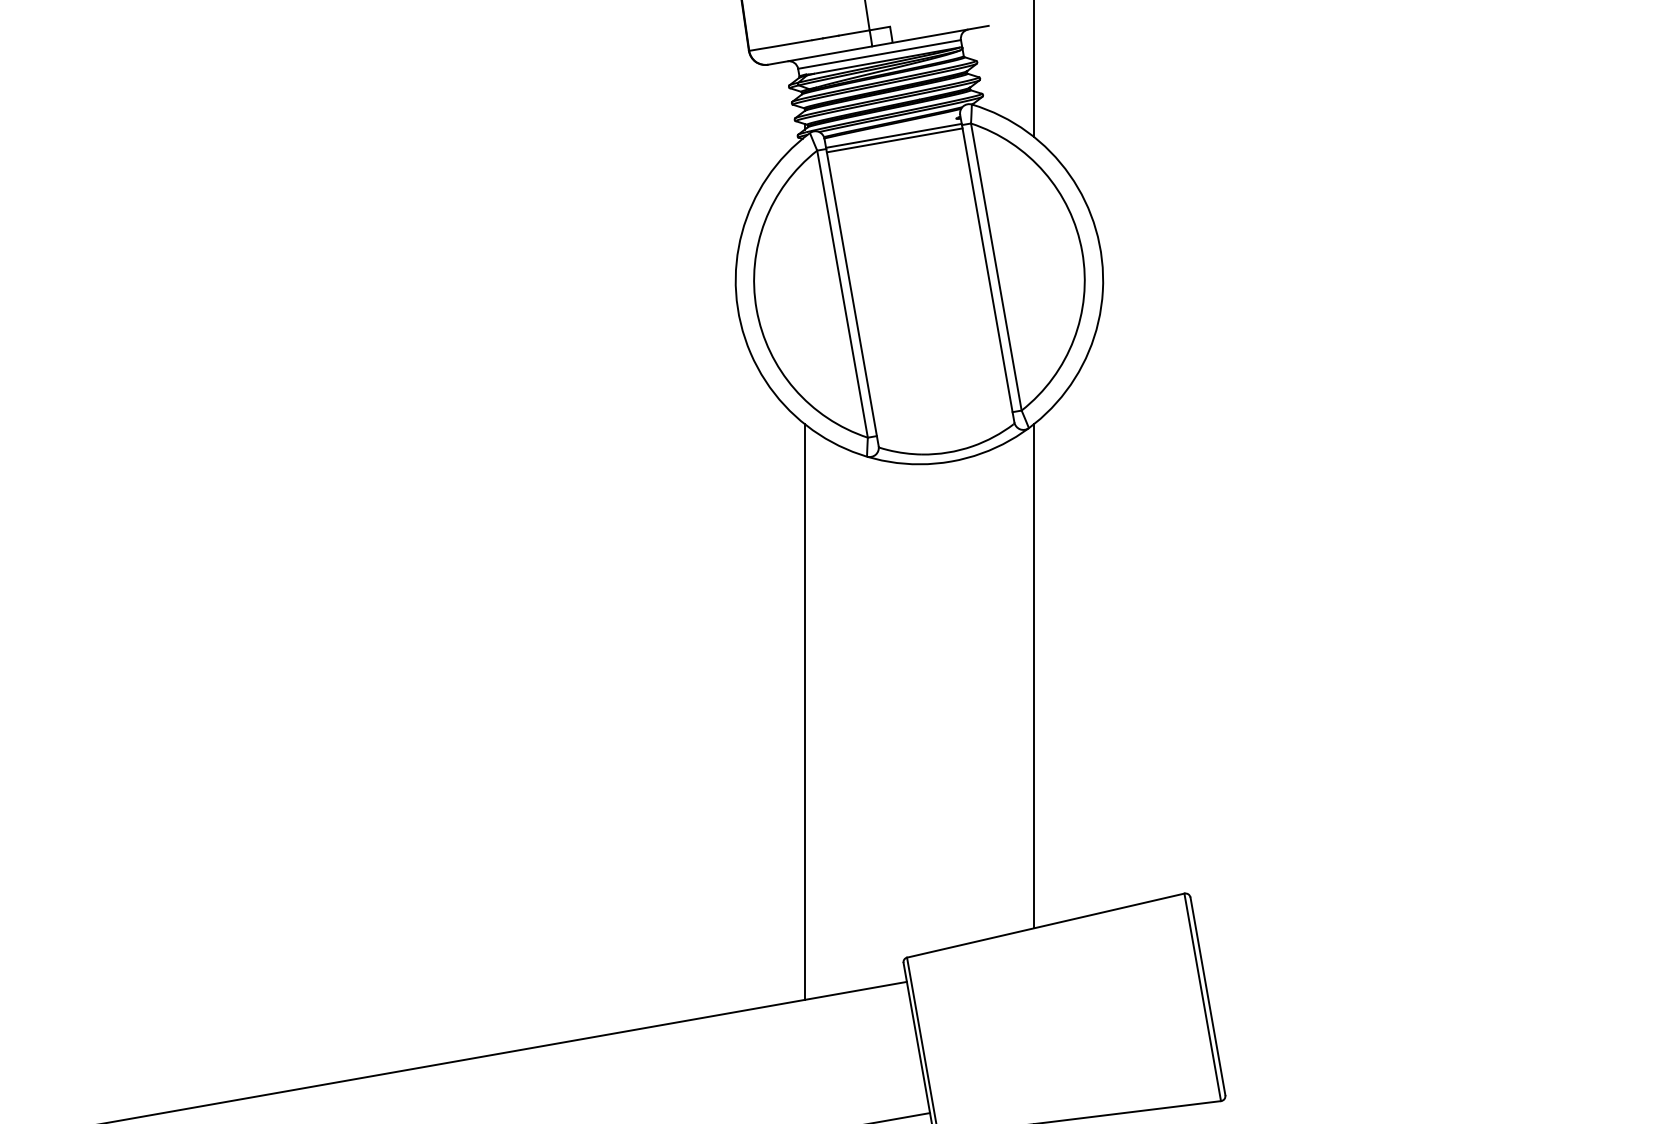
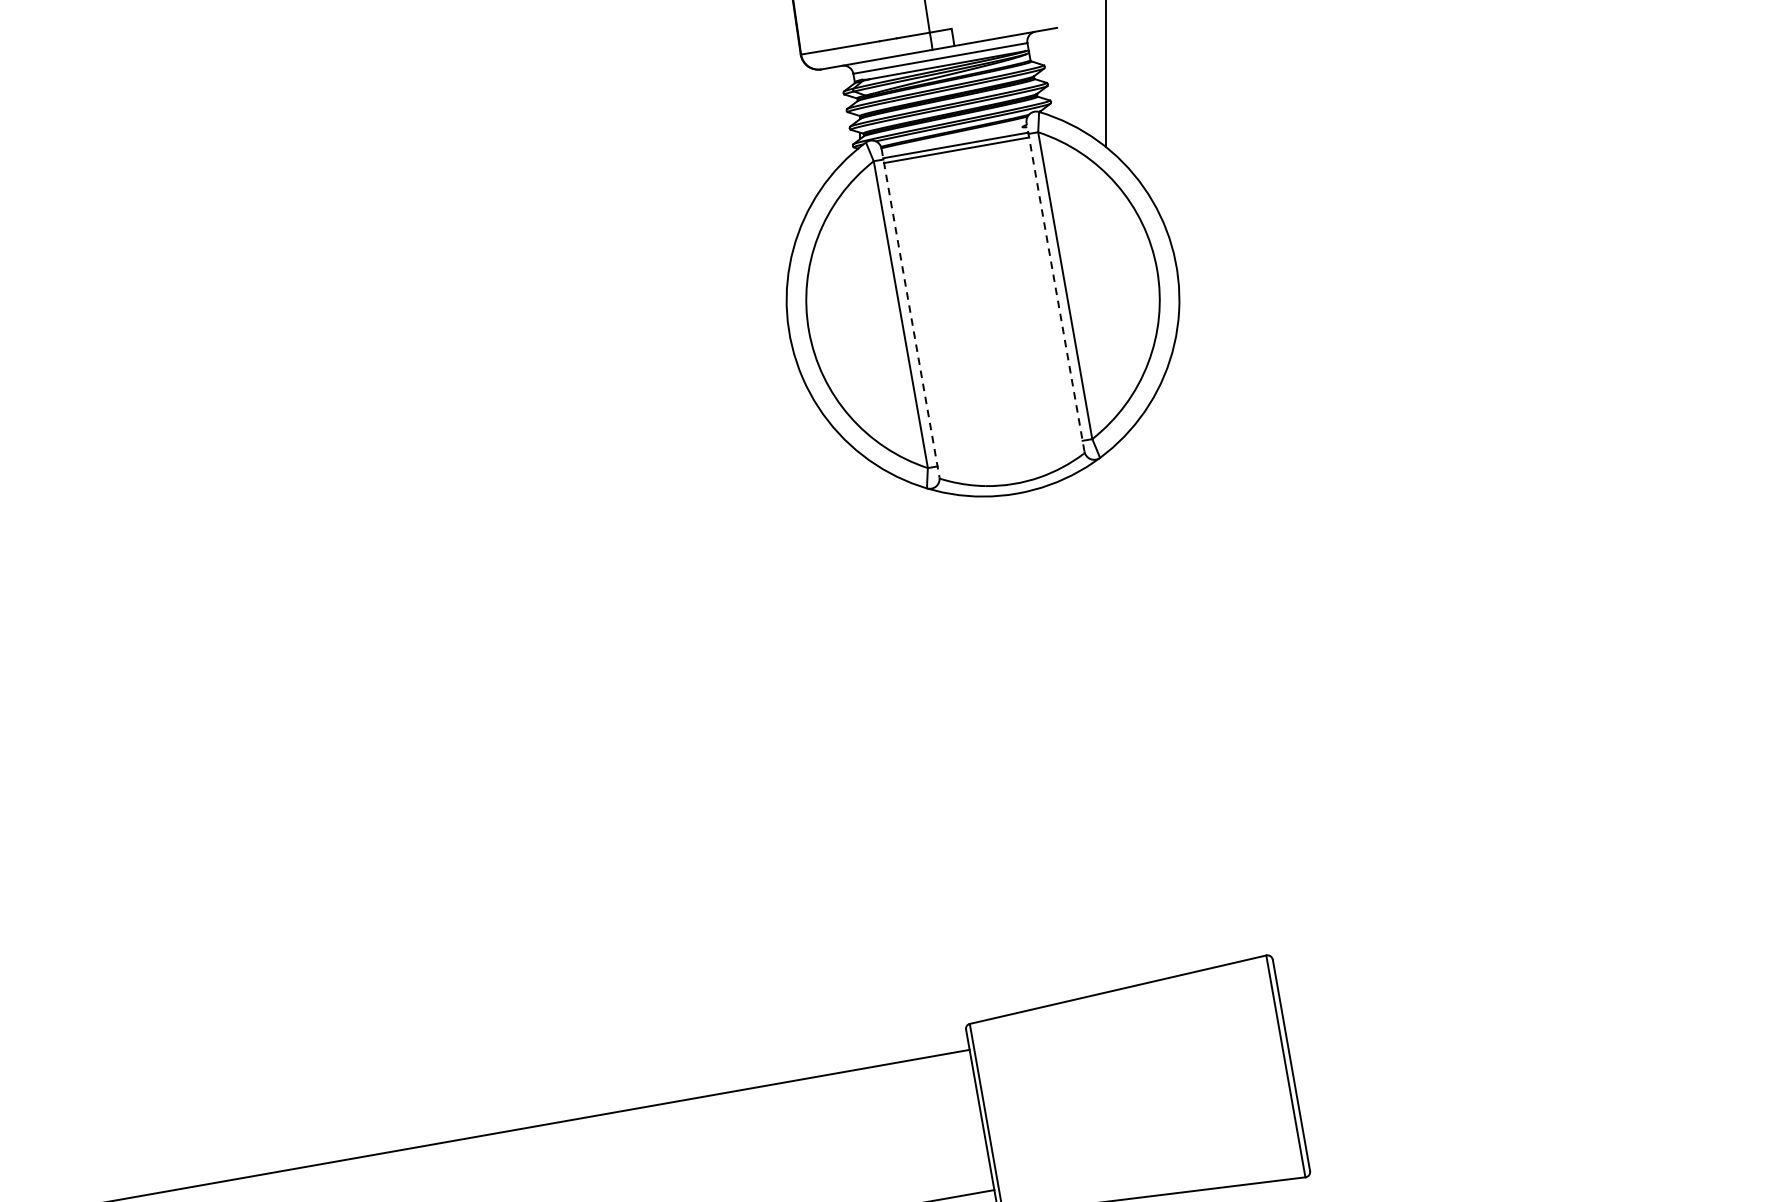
line: (987, 268) -> (1055, 287), solid -> dashed
line: (851, 293) -> (910, 313), solid -> dashed
line: (1034, 675) -> (1106, 722), removed
line: (804, 711) -> (860, 760), removed

